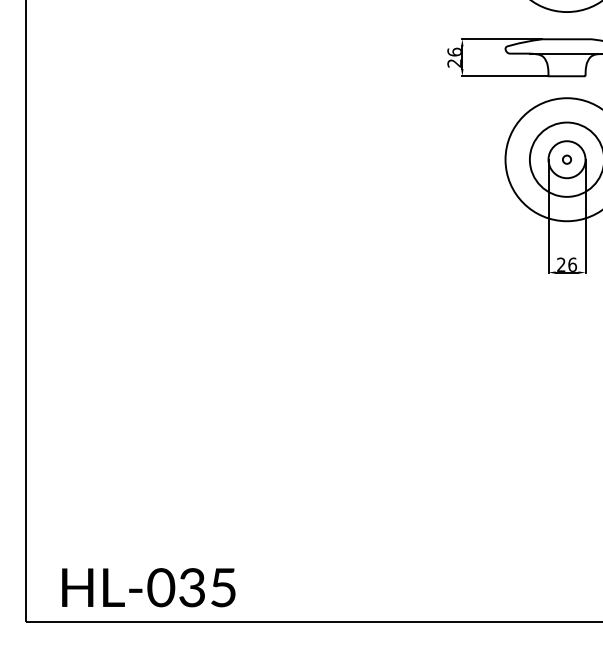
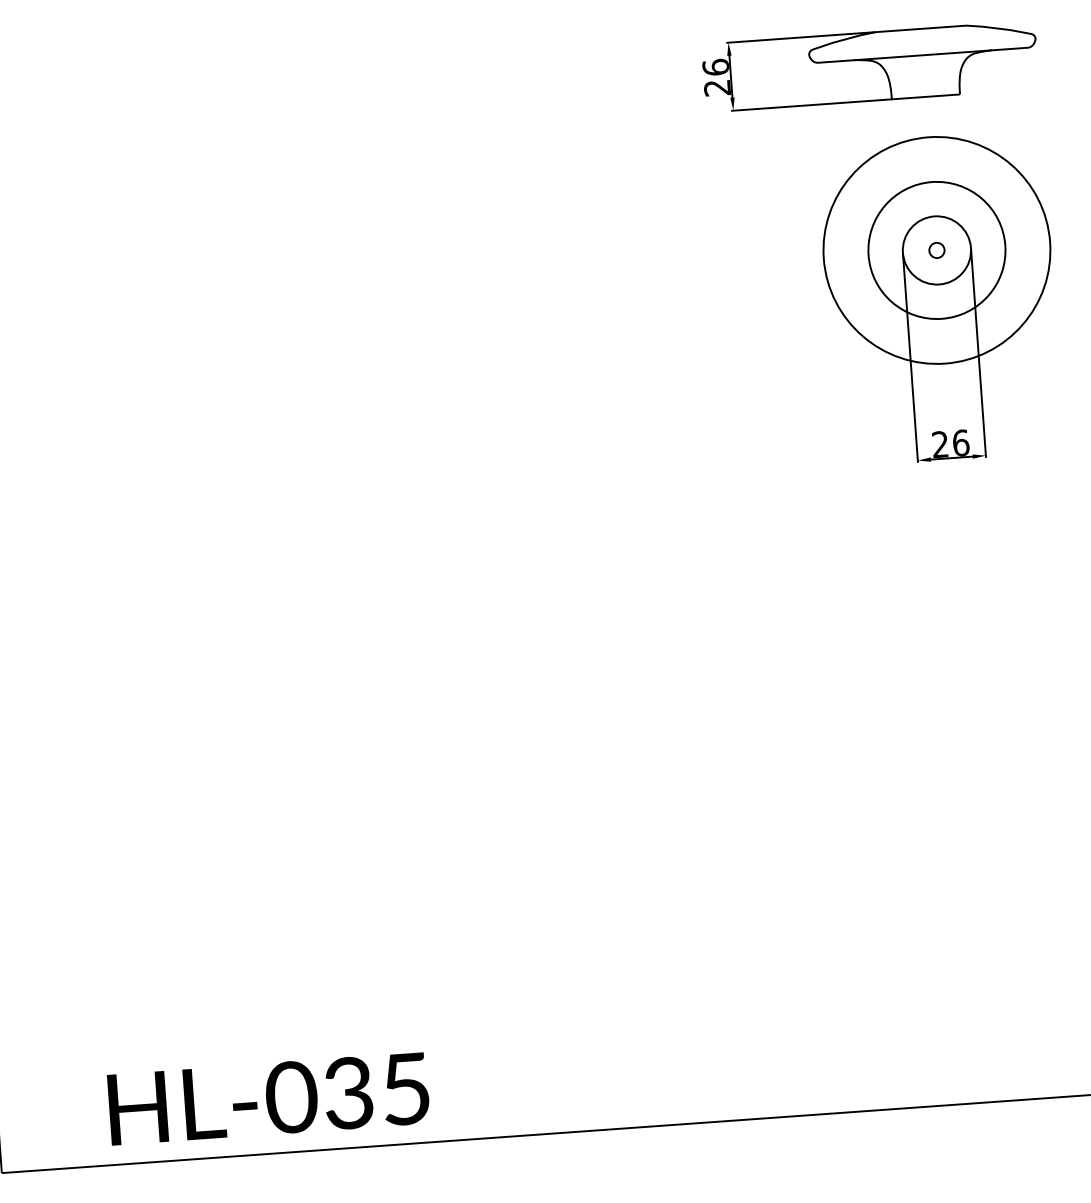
text: (148, 587) -> (268, 1098), moved

